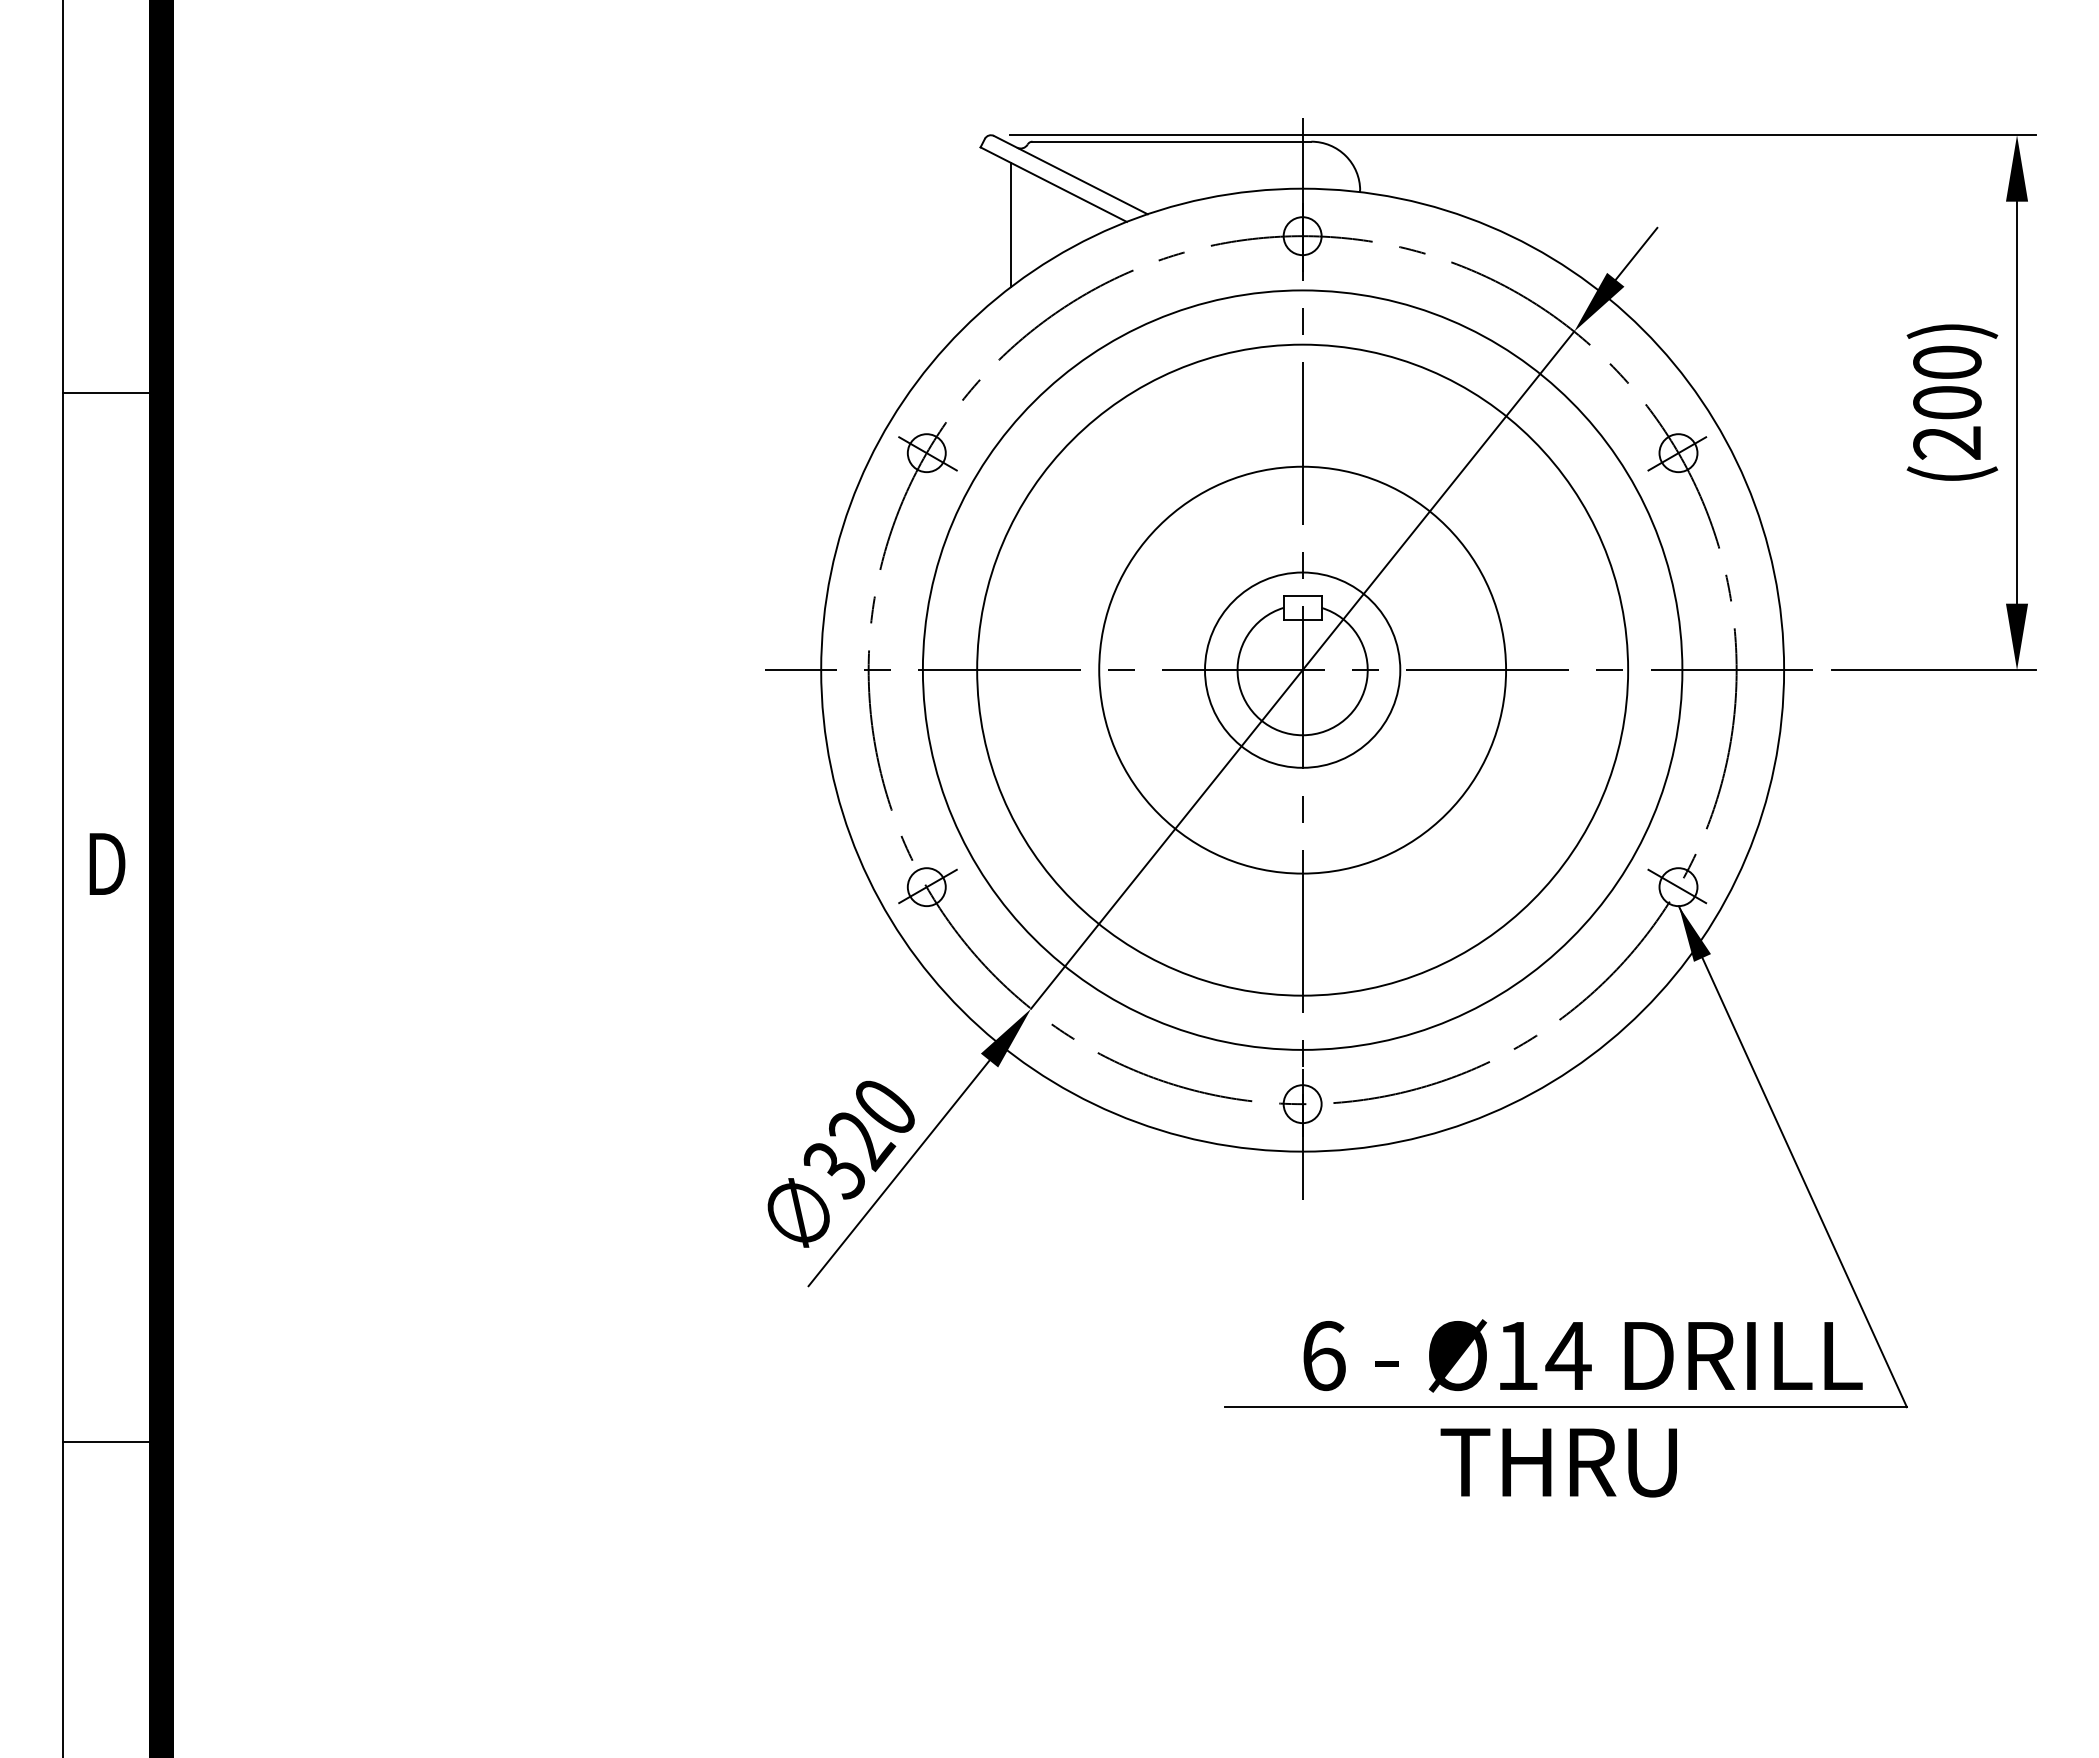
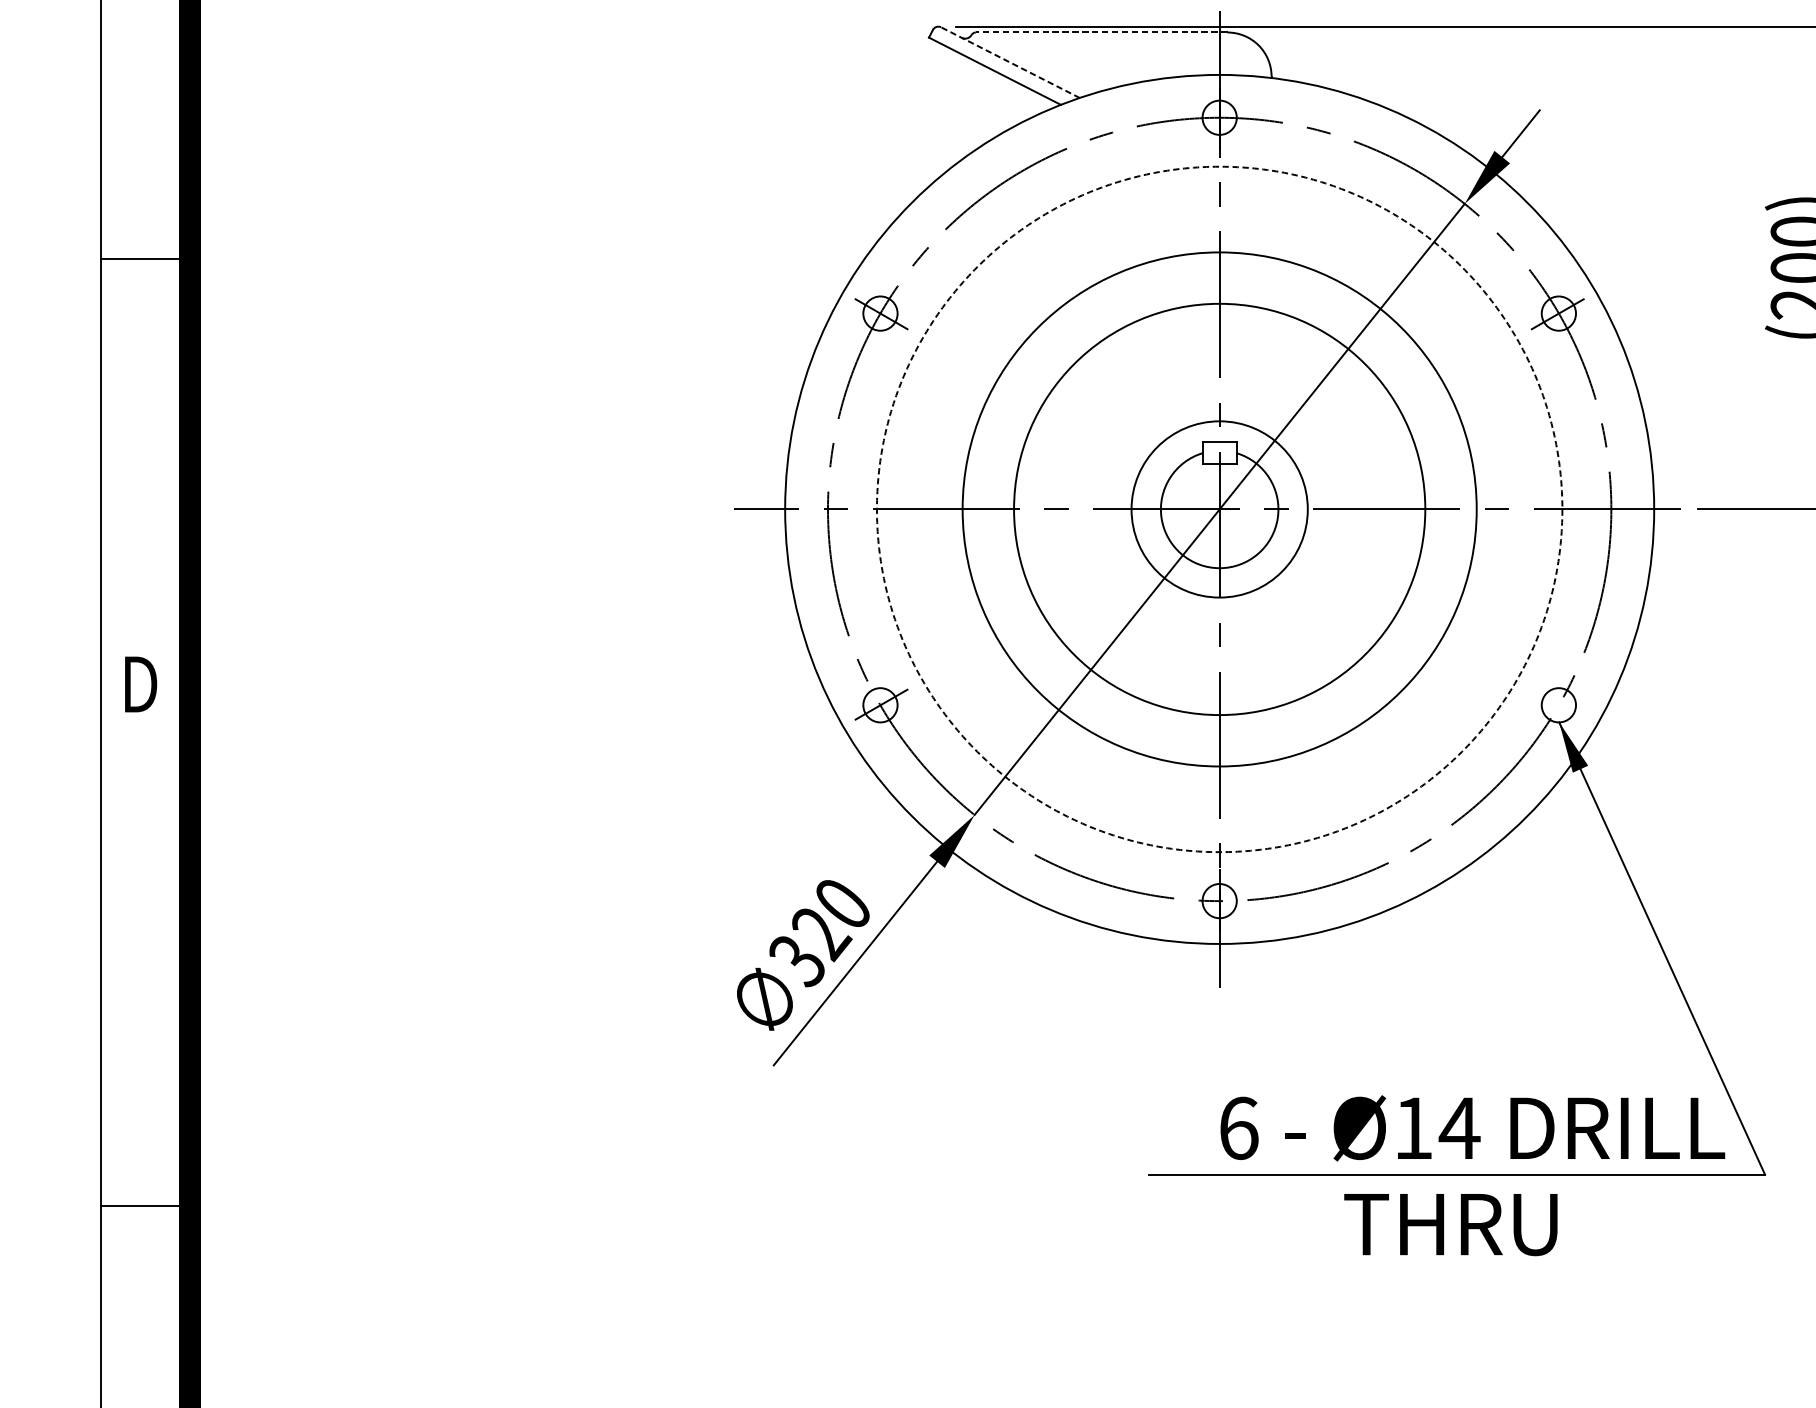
line: (1171, 141) -> (1101, 32), solid -> dashed
line: (1070, 174) -> (1010, 62), solid -> dashed
line: (1010, 224) -> (956, 107), removed
circle: (1302, 669) -> (1219, 508), size x0.7
circle: (1302, 669) -> (1219, 508), size x1.4
circle: (1302, 669) -> (1219, 508), solid -> dashed
line: (1676, 886) -> (1557, 704), removed

